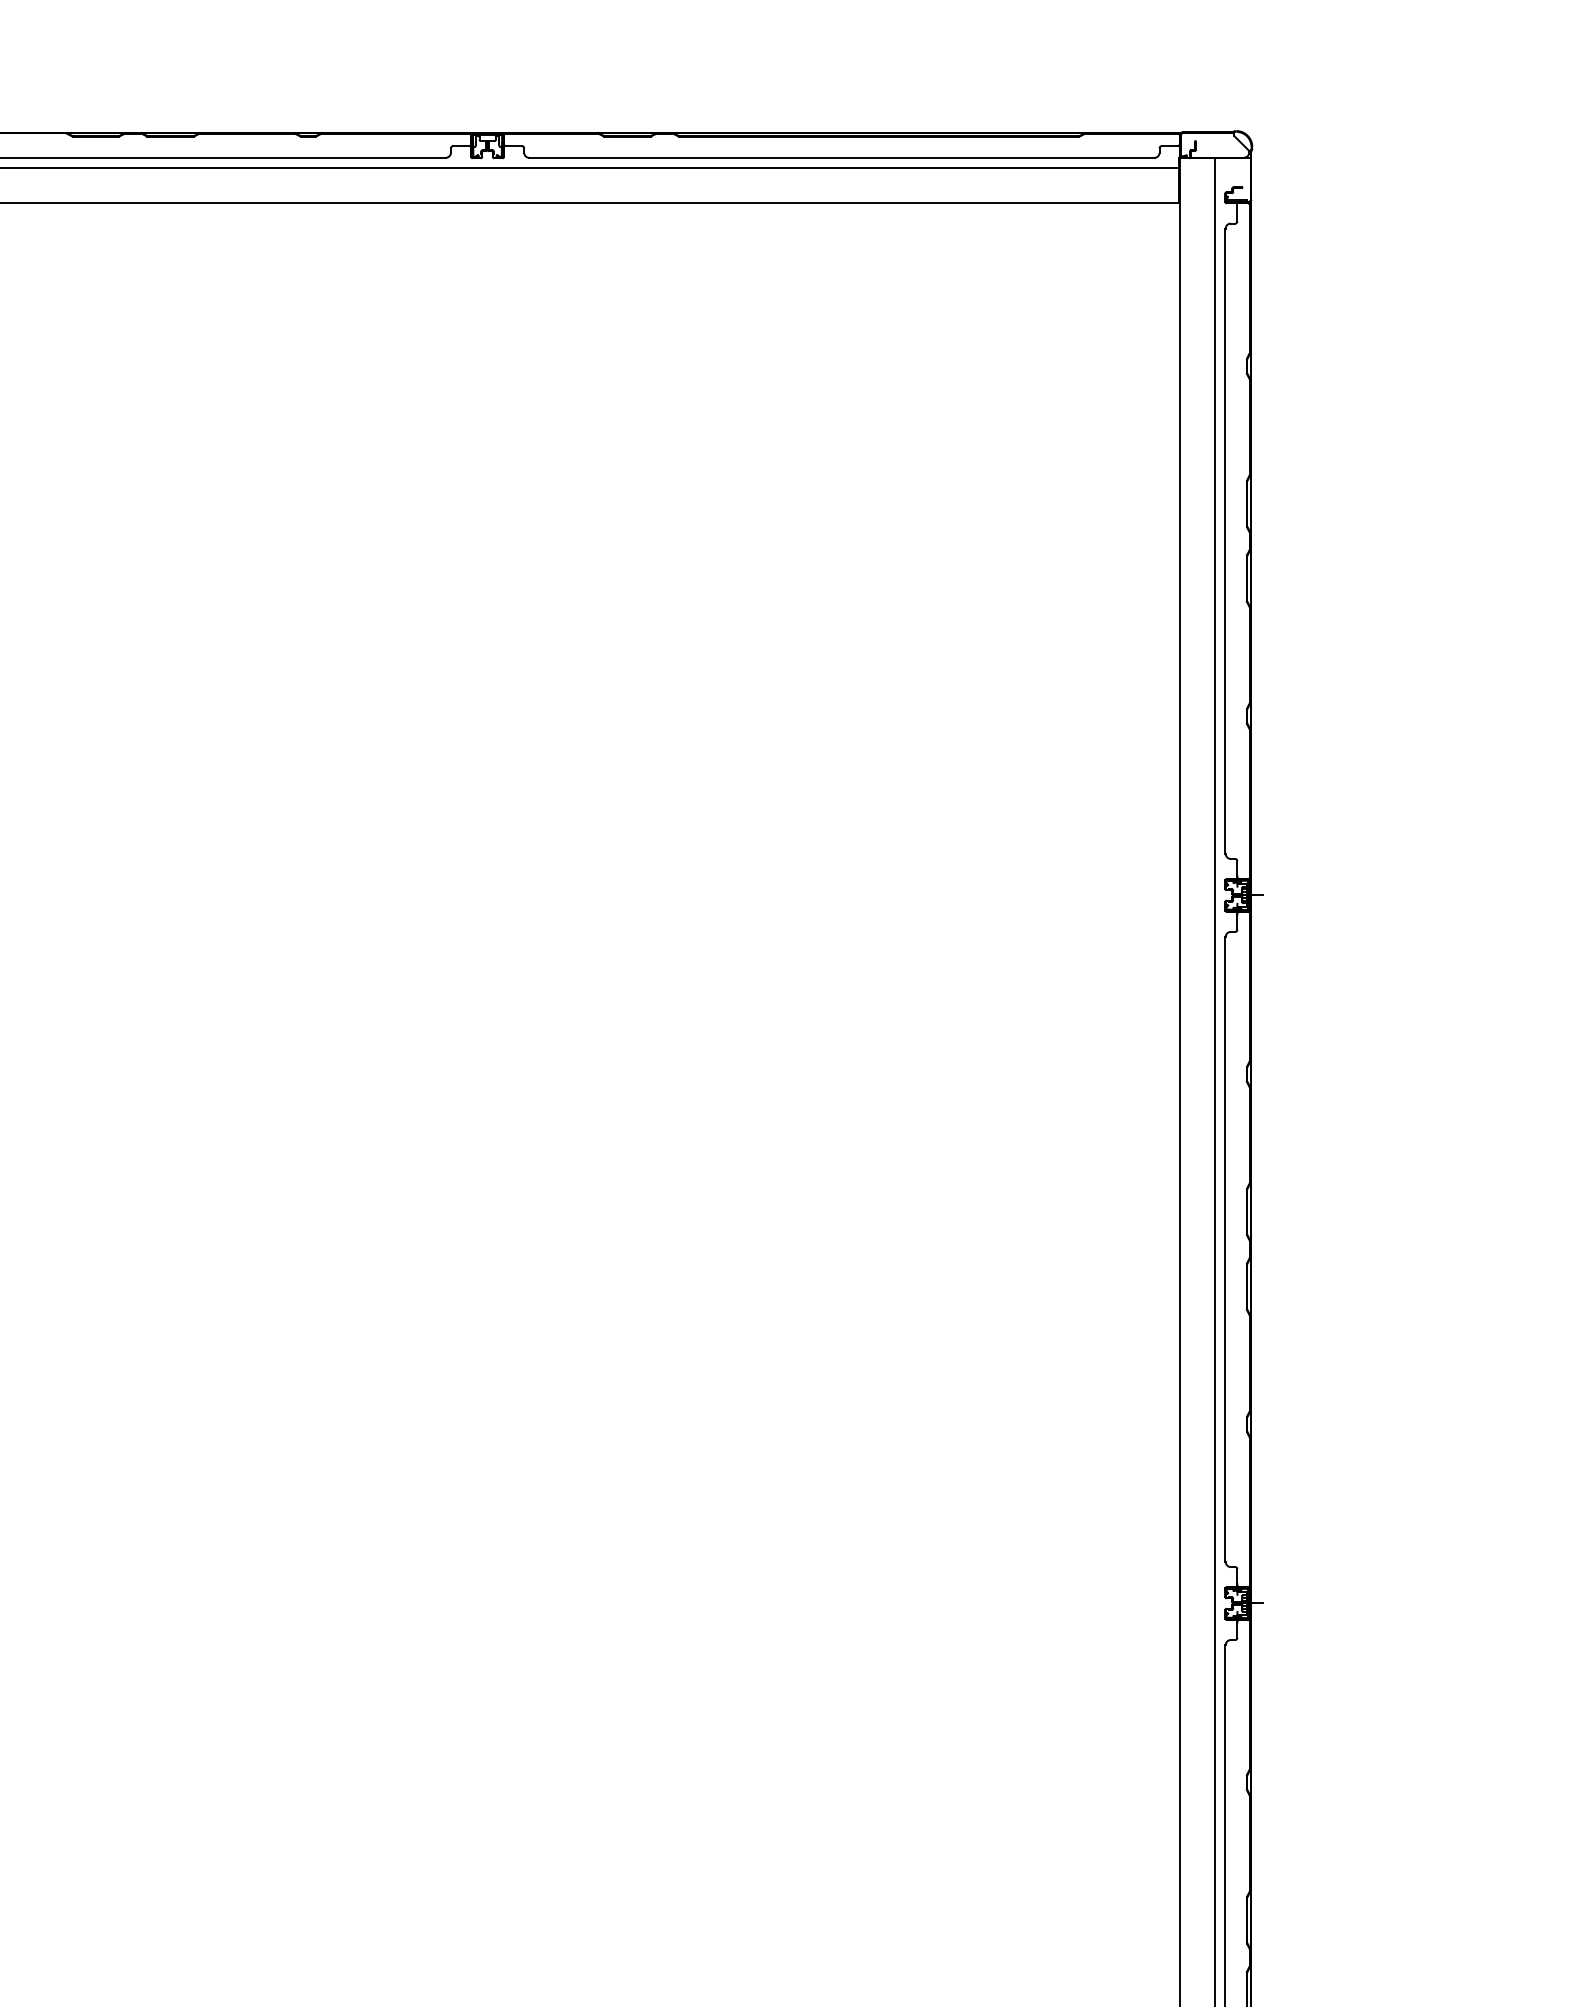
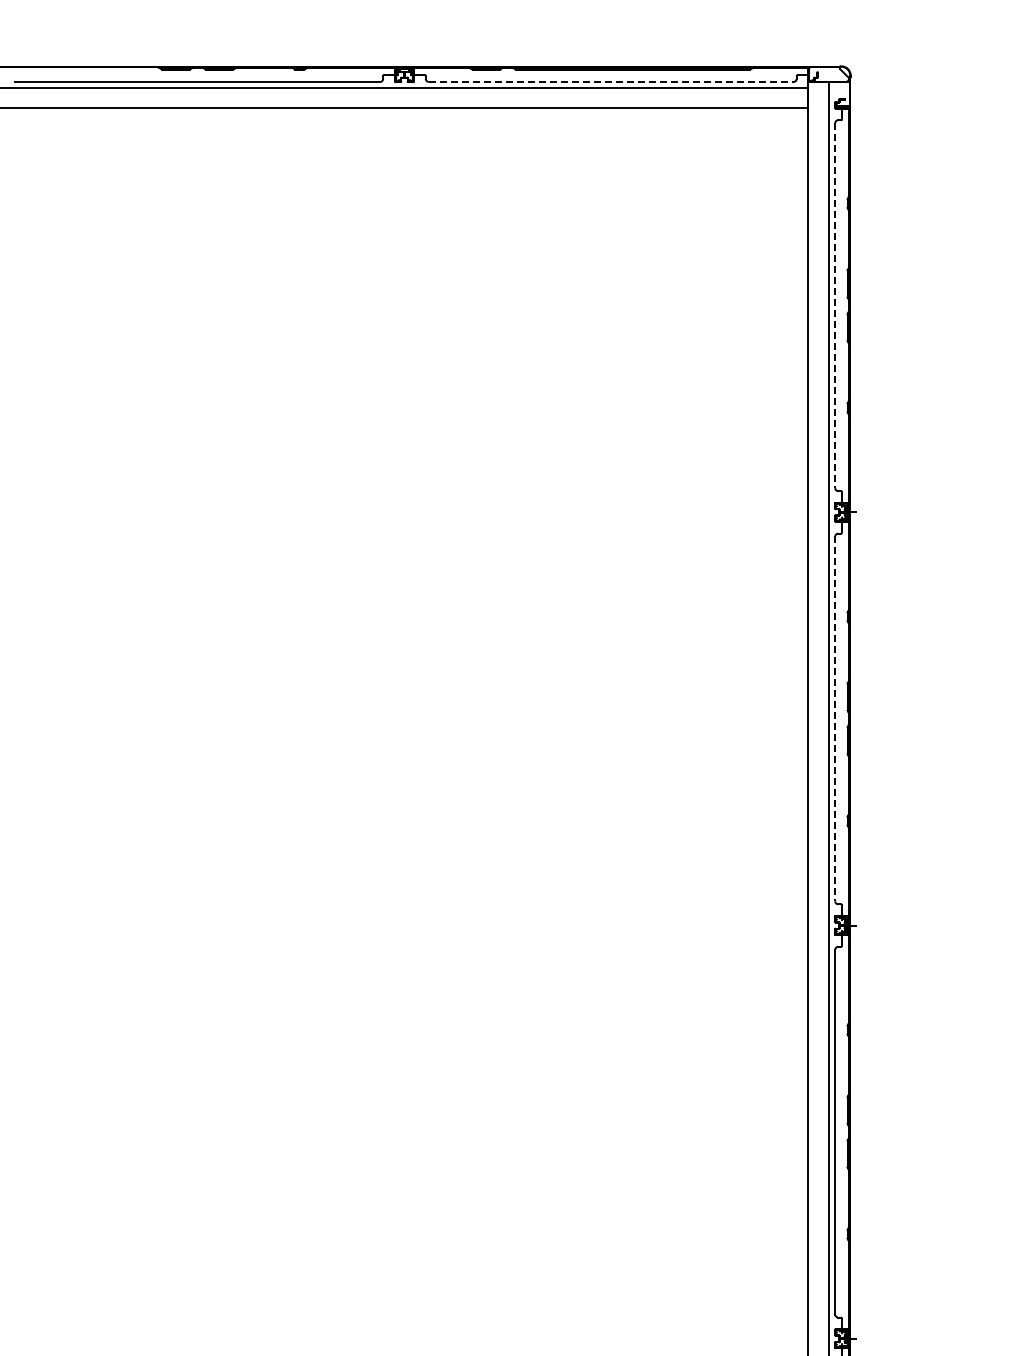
line: (842, 158) -> (611, 82), solid -> dashed
line: (1224, 542) -> (834, 306), solid -> dashed
line: (1224, 1250) -> (834, 719), solid -> dashed

